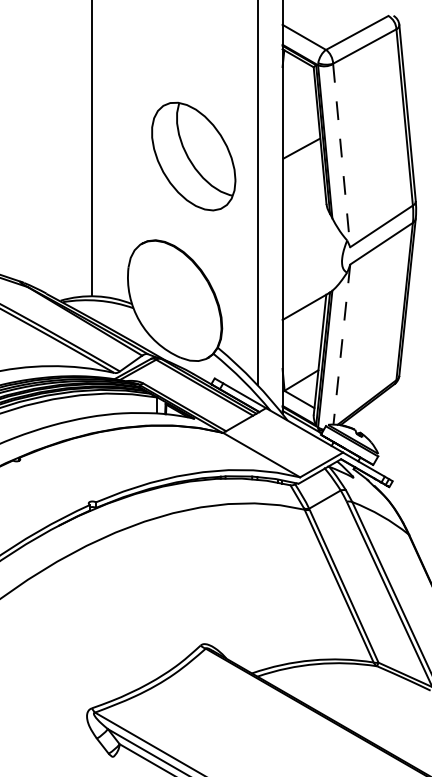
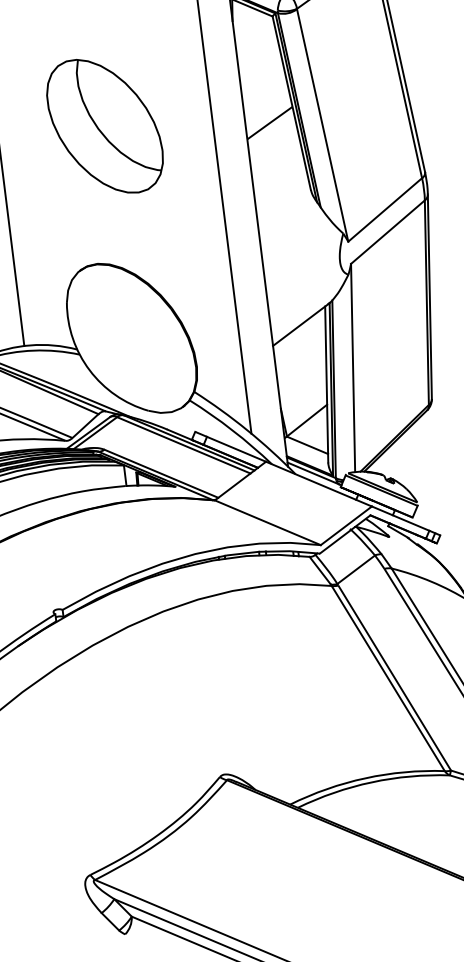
part: (193, 156) -> (104, 126), moved
line: (341, 156) -> (322, 126), dashed -> solid
line: (341, 345) -> (352, 369), dashed -> solid

